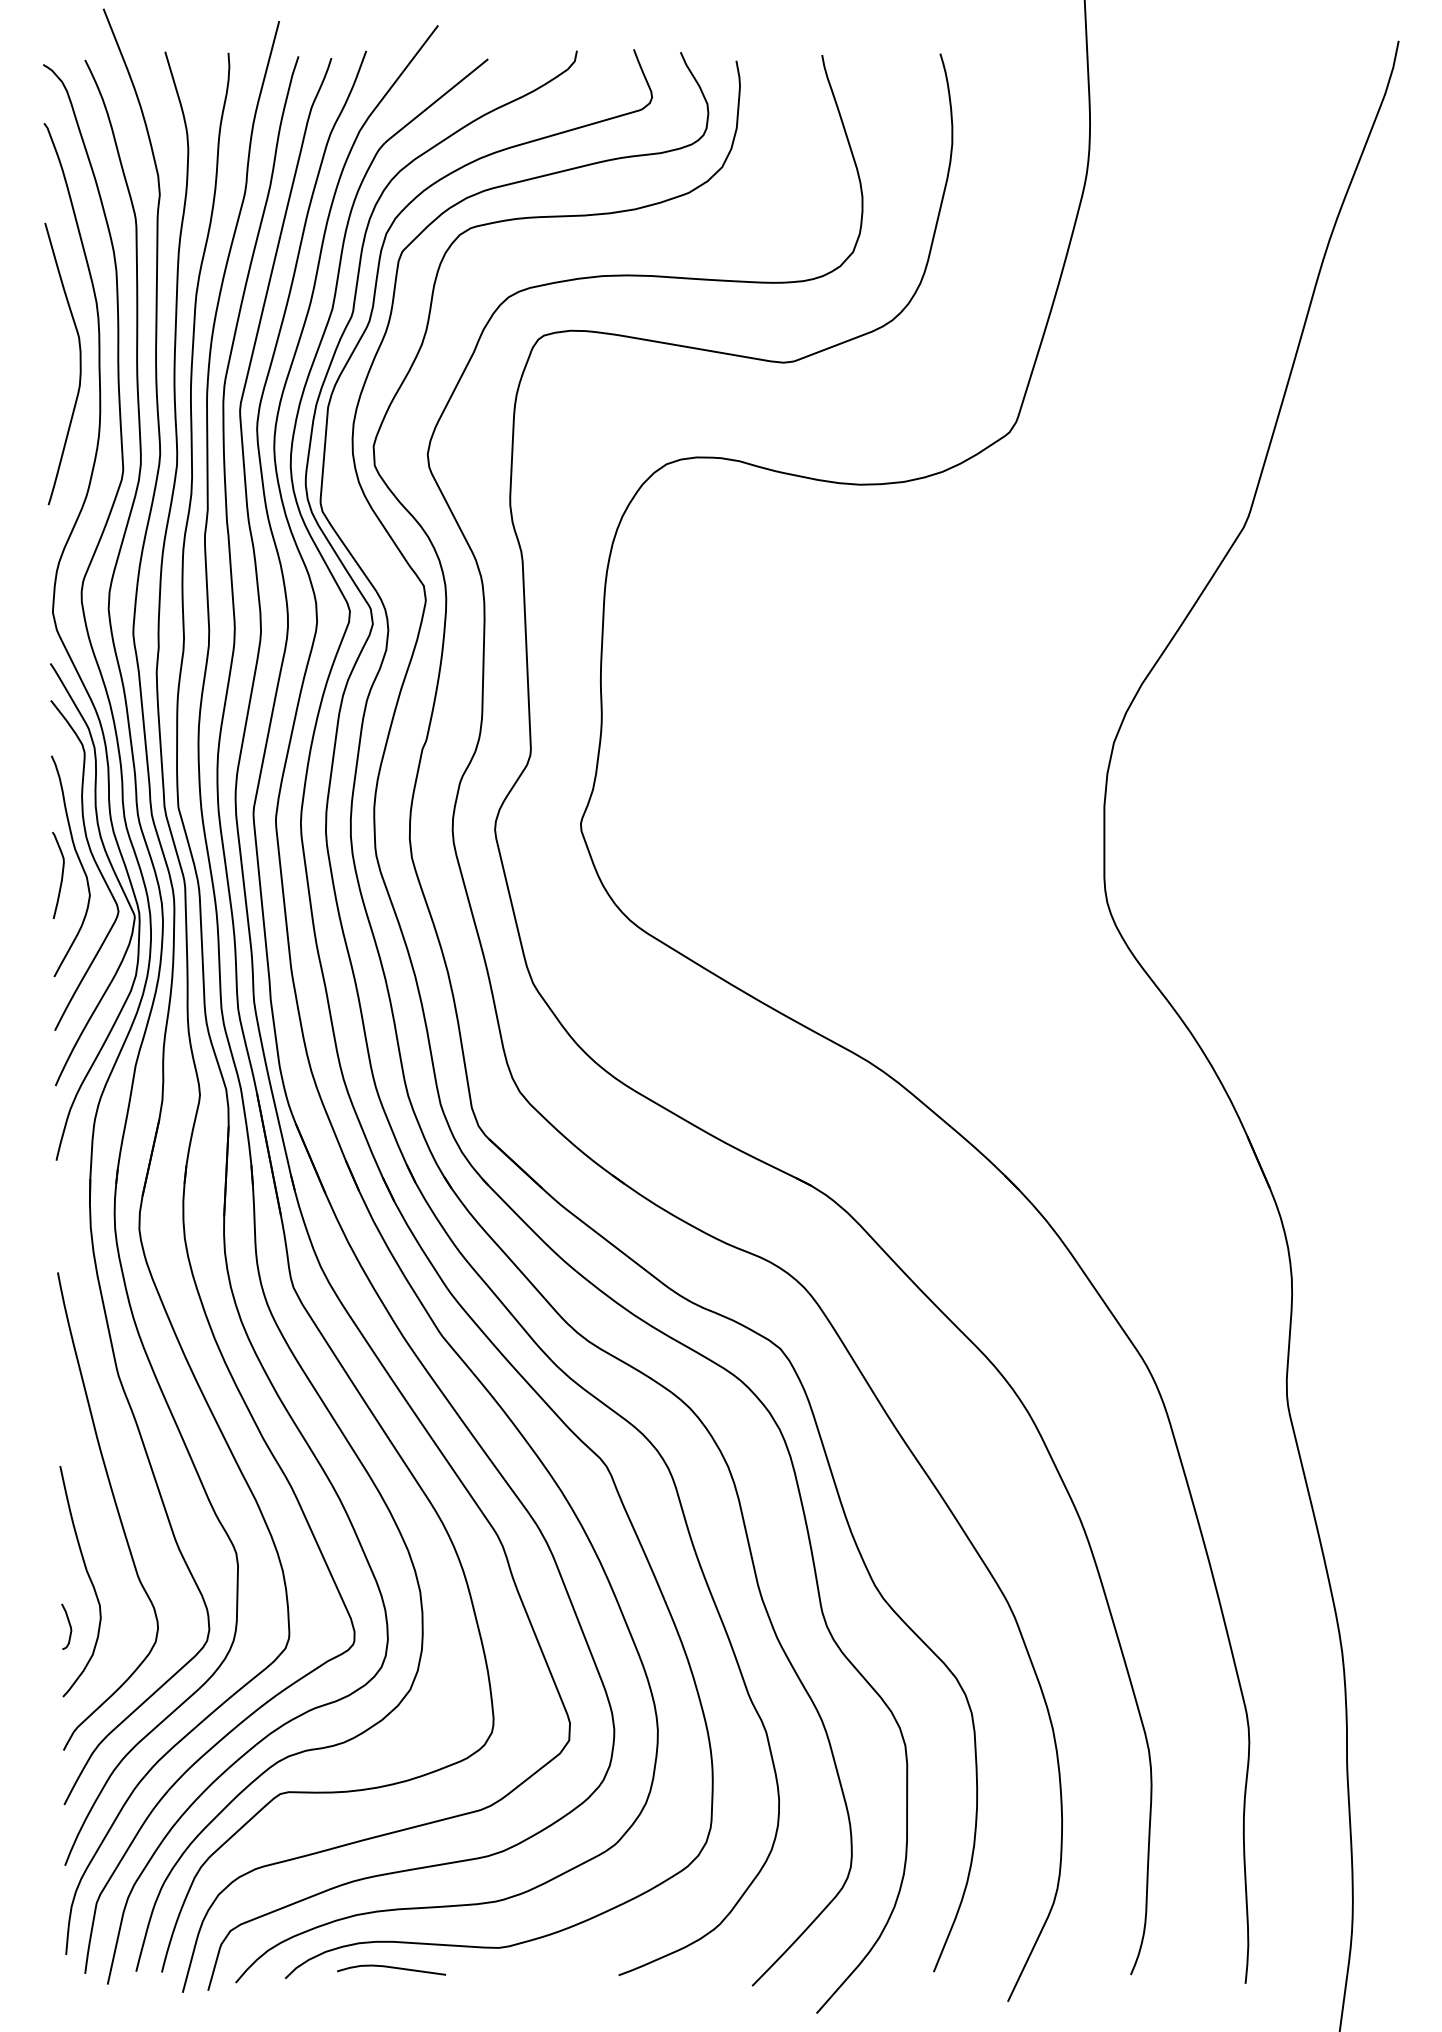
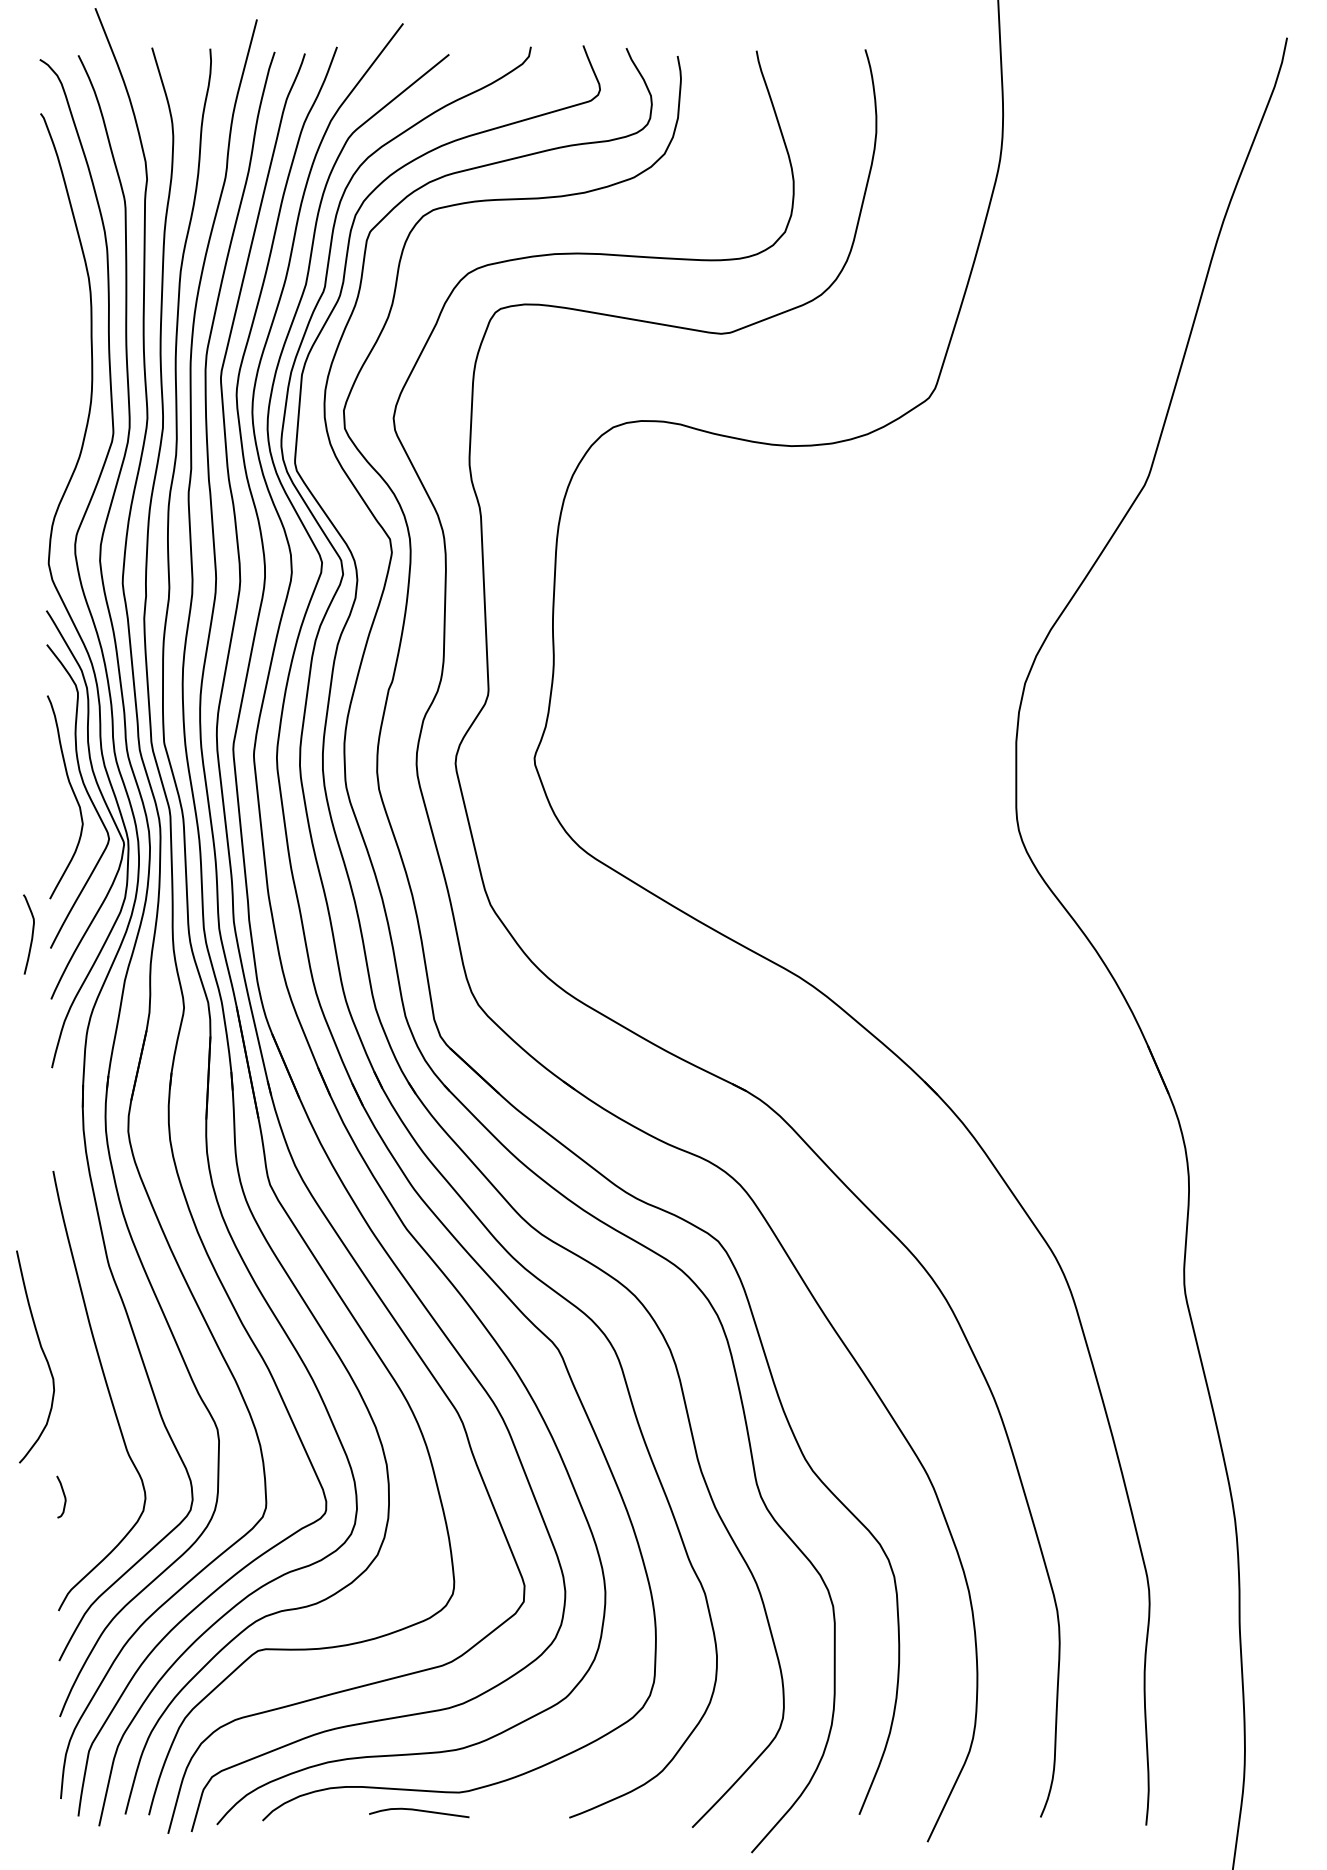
curve: (79, 363) -> (73, 334), removed
curve: (61, 874) -> (31, 933), moved
curve: (88, 1577) -> (42, 1353), moved
curve: (391, 1968) -> (419, 1811), moved

